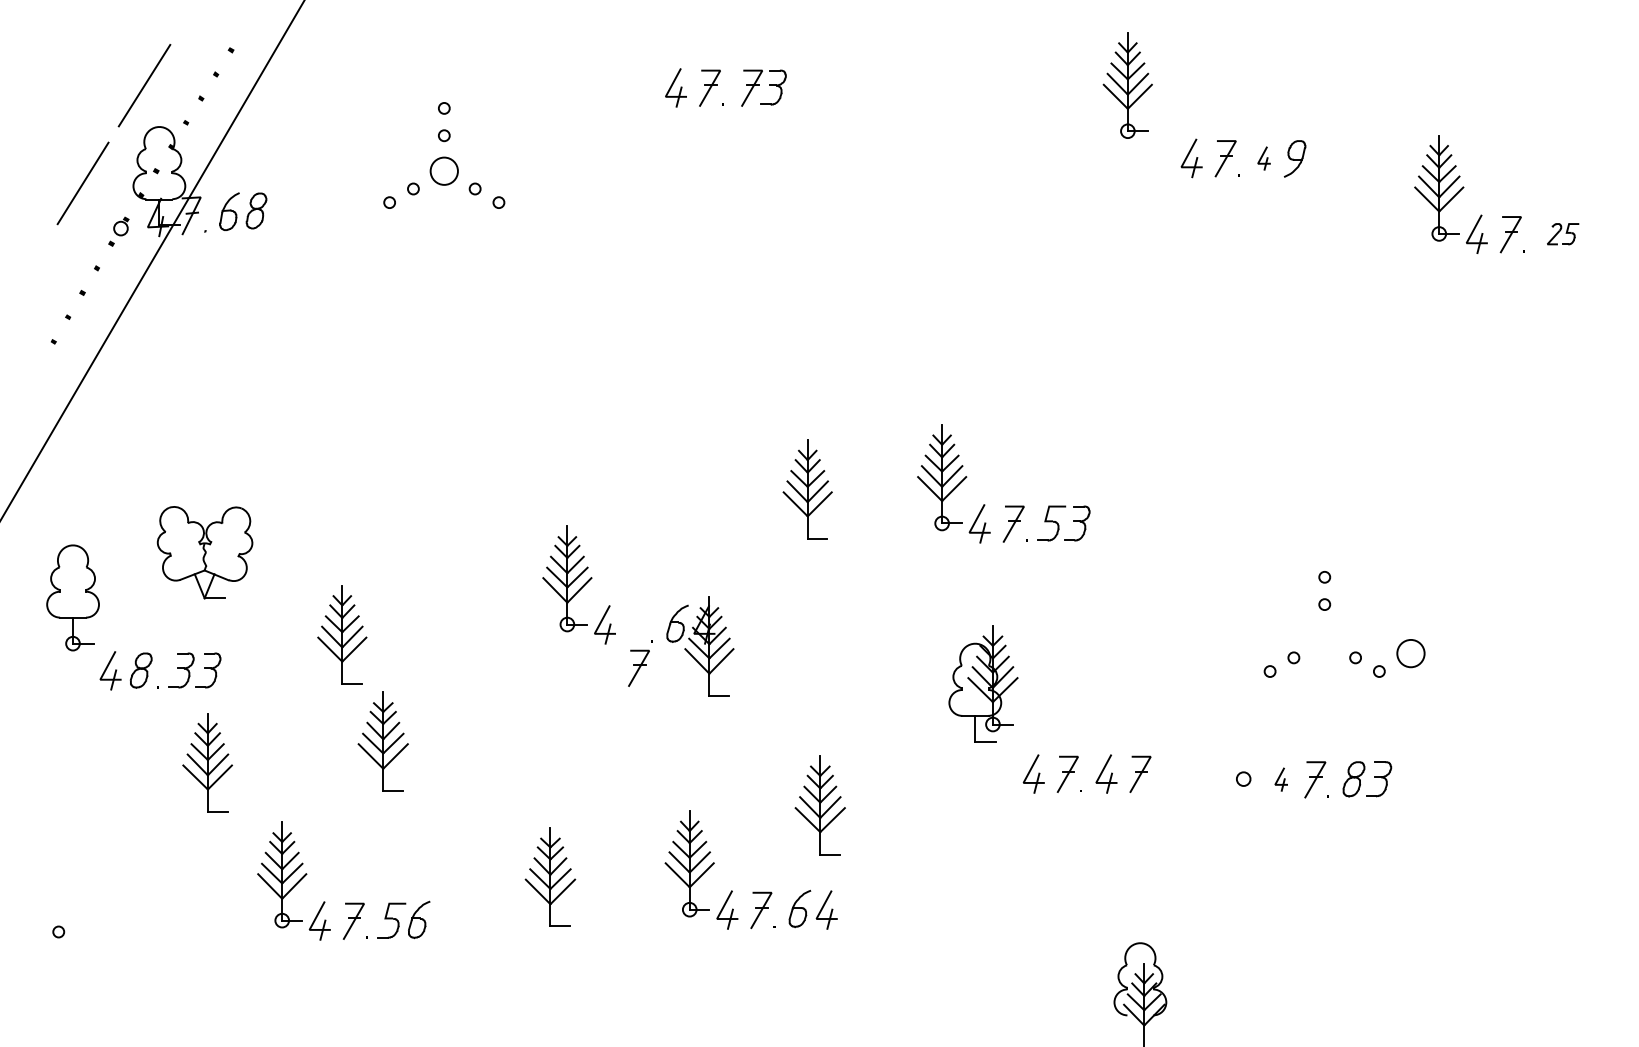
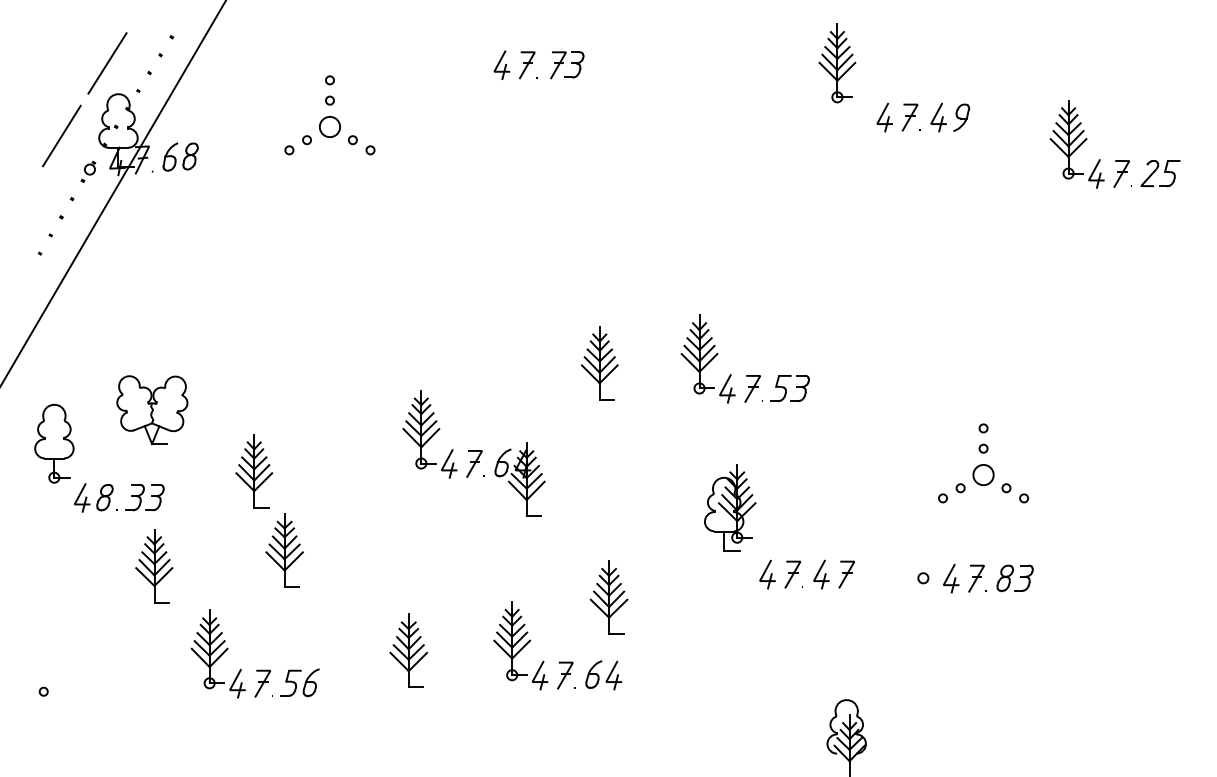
part: (1264, 158) -> (938, 117), size x1.67
part: (1563, 233) -> (1160, 173), size x1.67
circle: (1410, 654) -> (983, 475), moved
part: (638, 667) -> (474, 463), moved
part: (1281, 779) -> (951, 578), size x1.67

